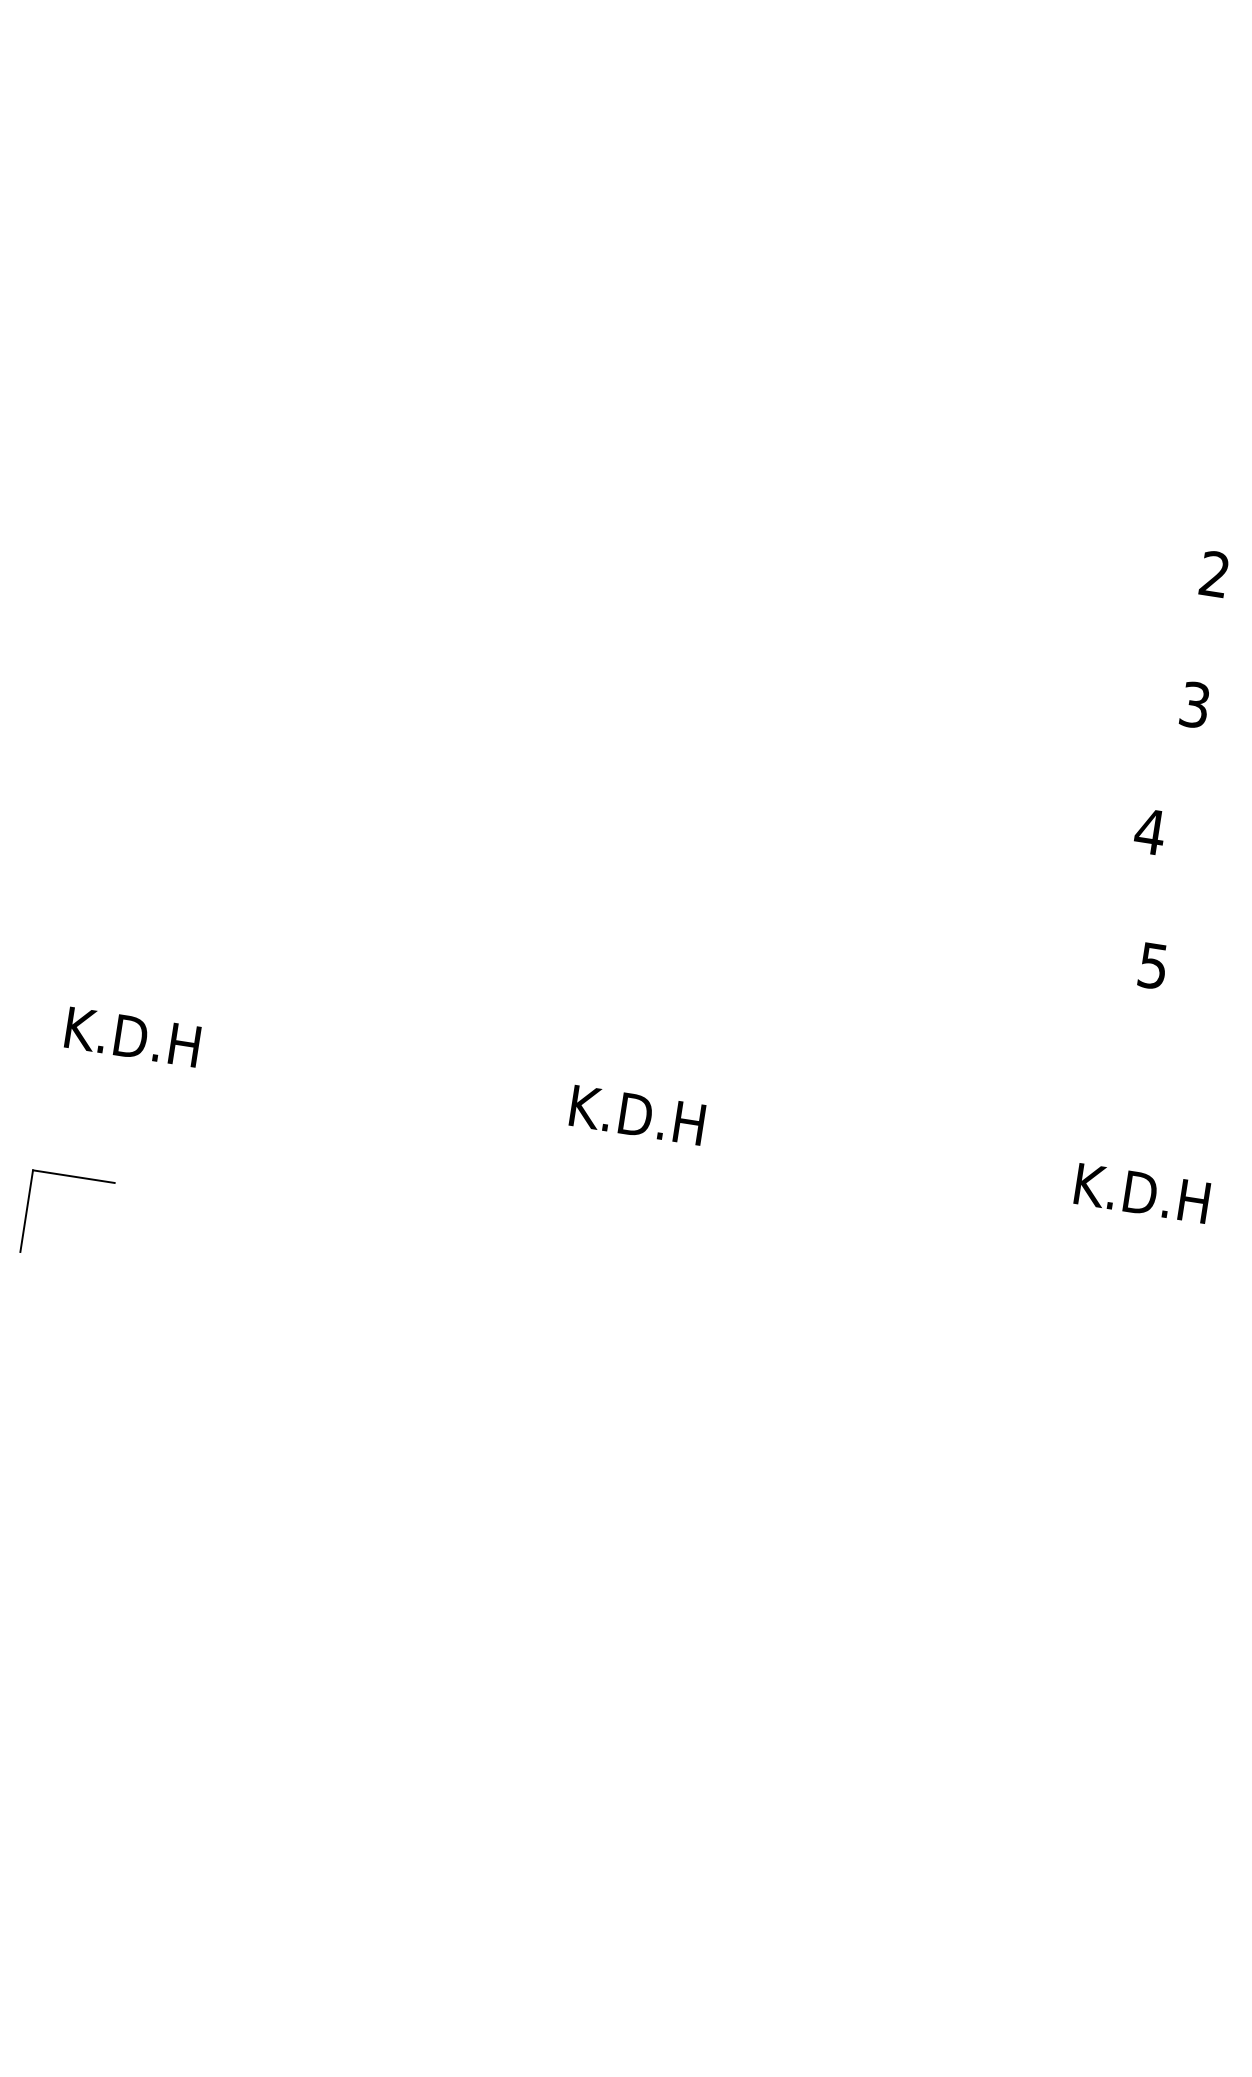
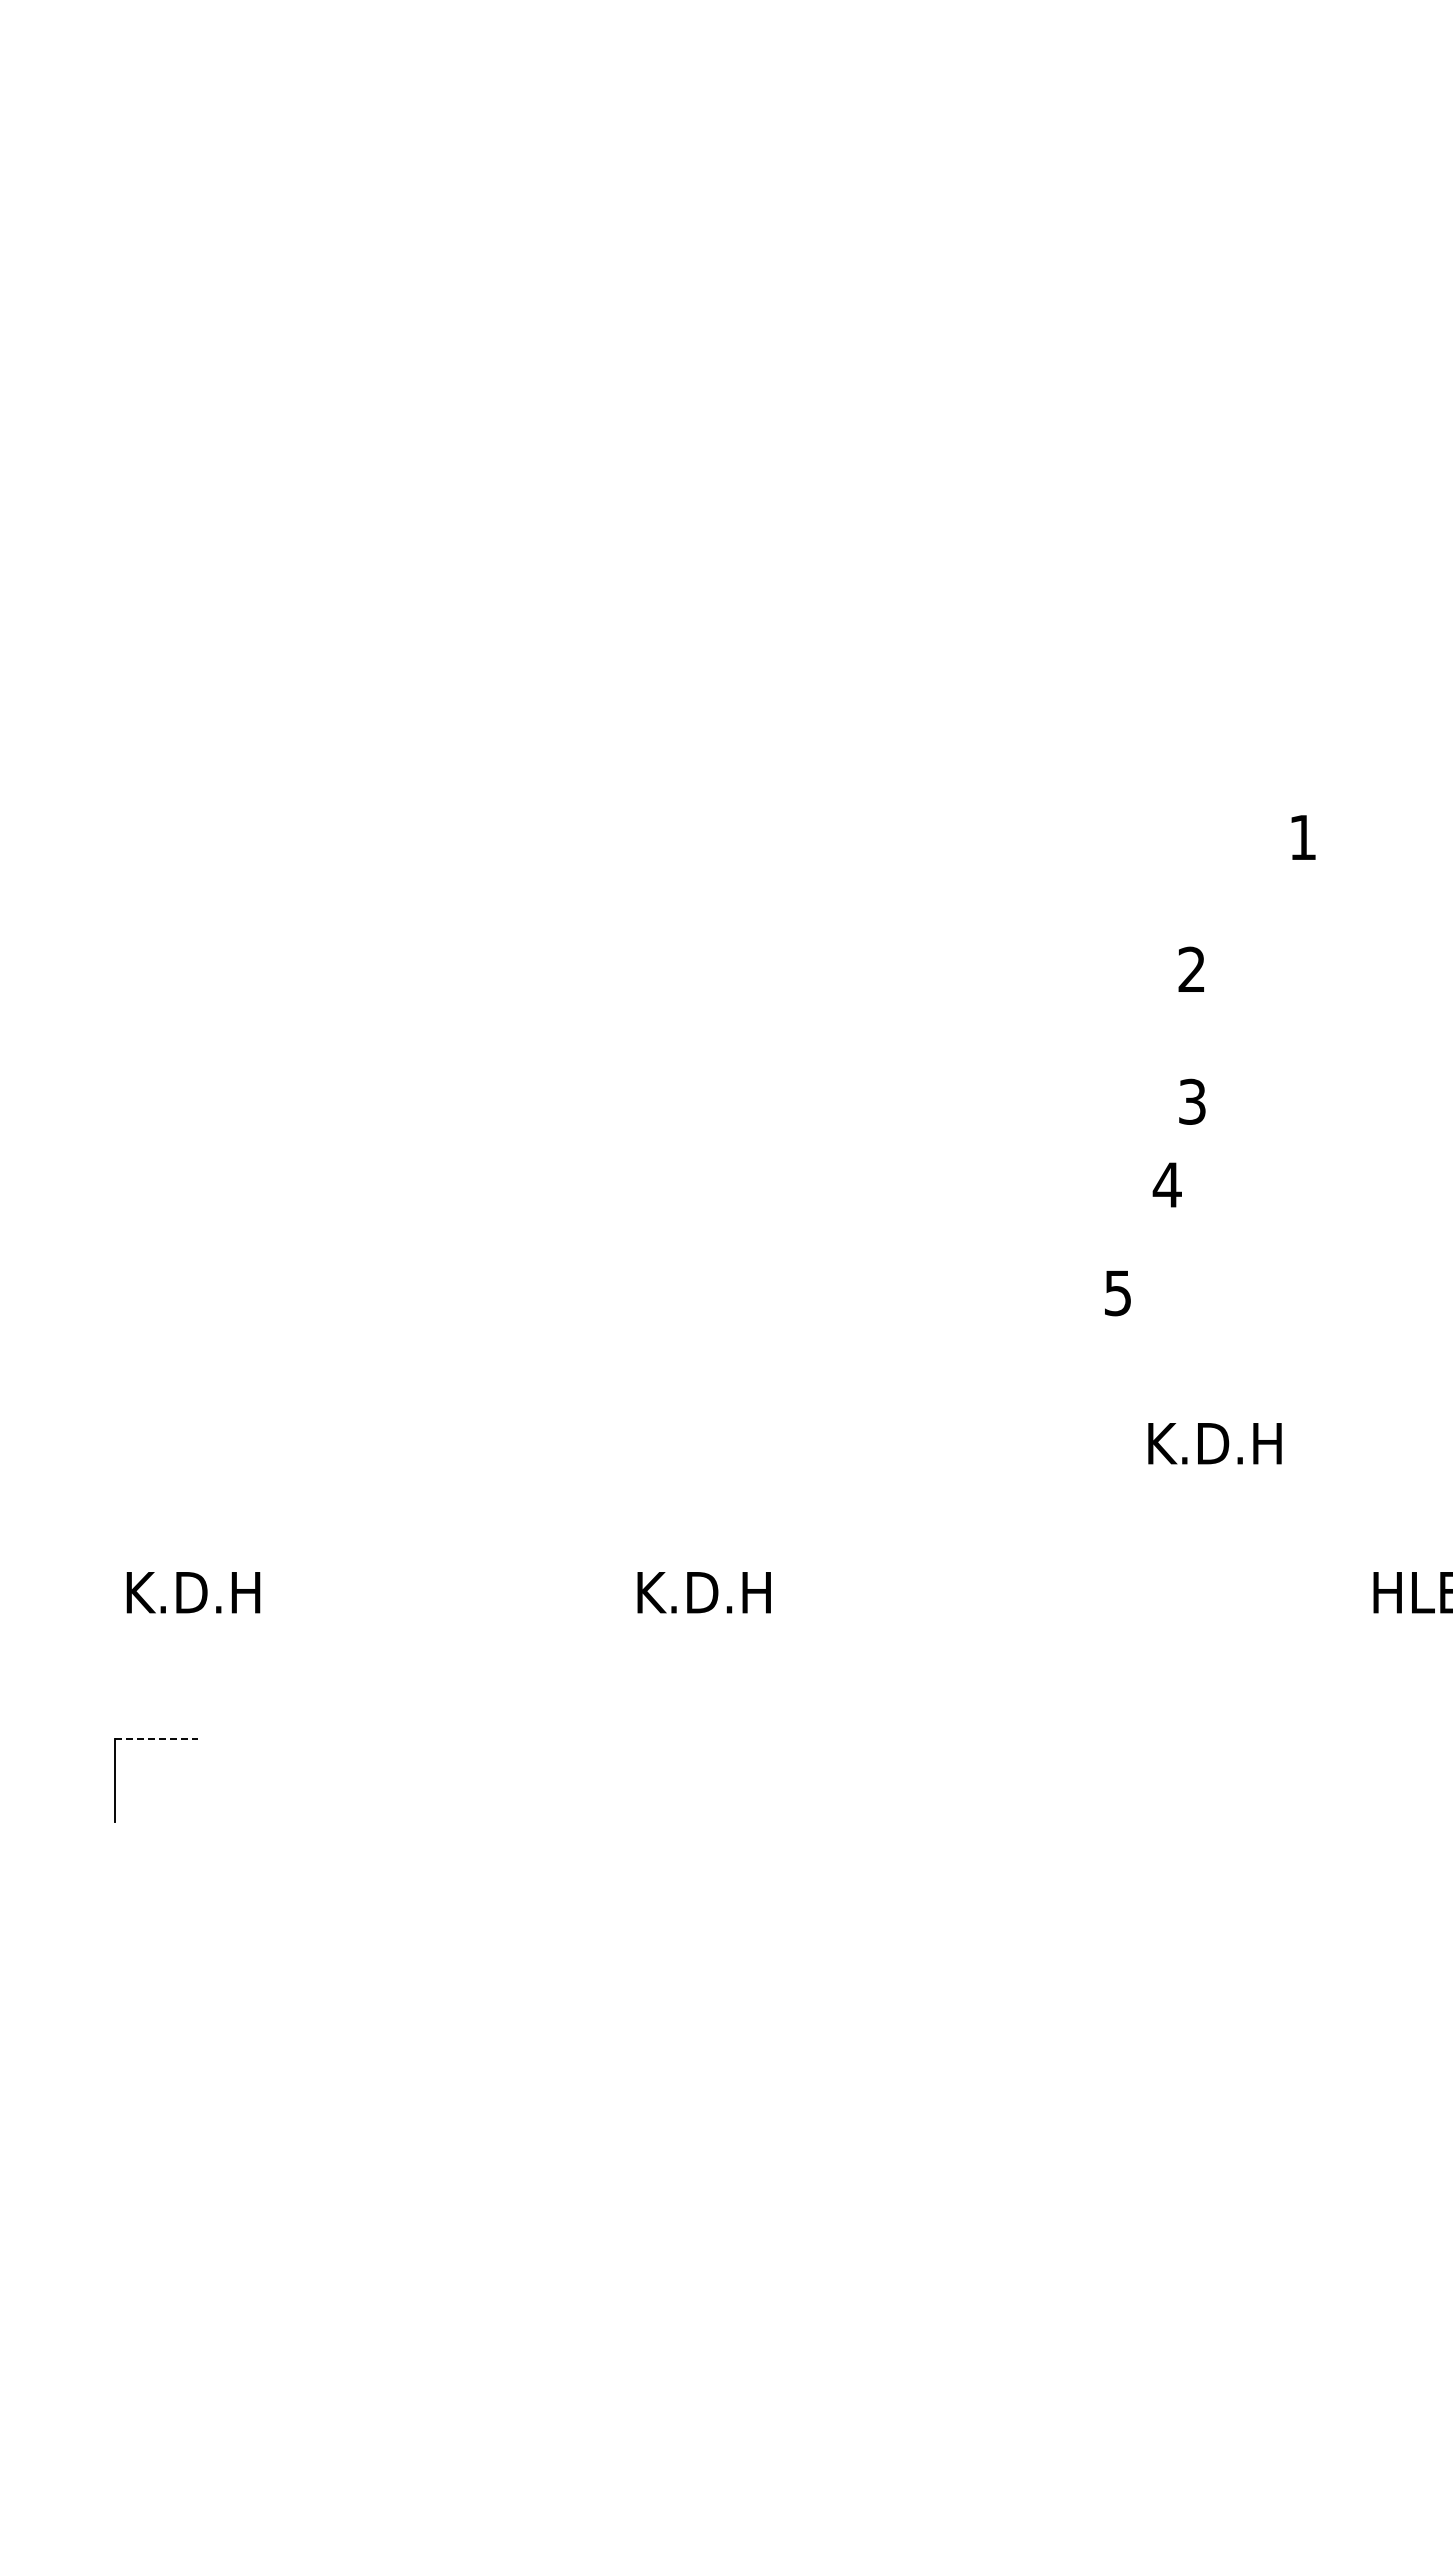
text: (1149, 831) -> (1166, 1184), moved
text: (1152, 966) -> (1117, 1293), moved
line: (74, 1176) -> (157, 1739), solid -> dashed
text: (1141, 1193) -> (1214, 1443), moved

